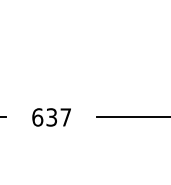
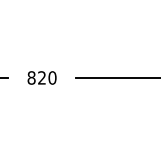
text: (51, 116) -> (41, 77), 637 -> 820

